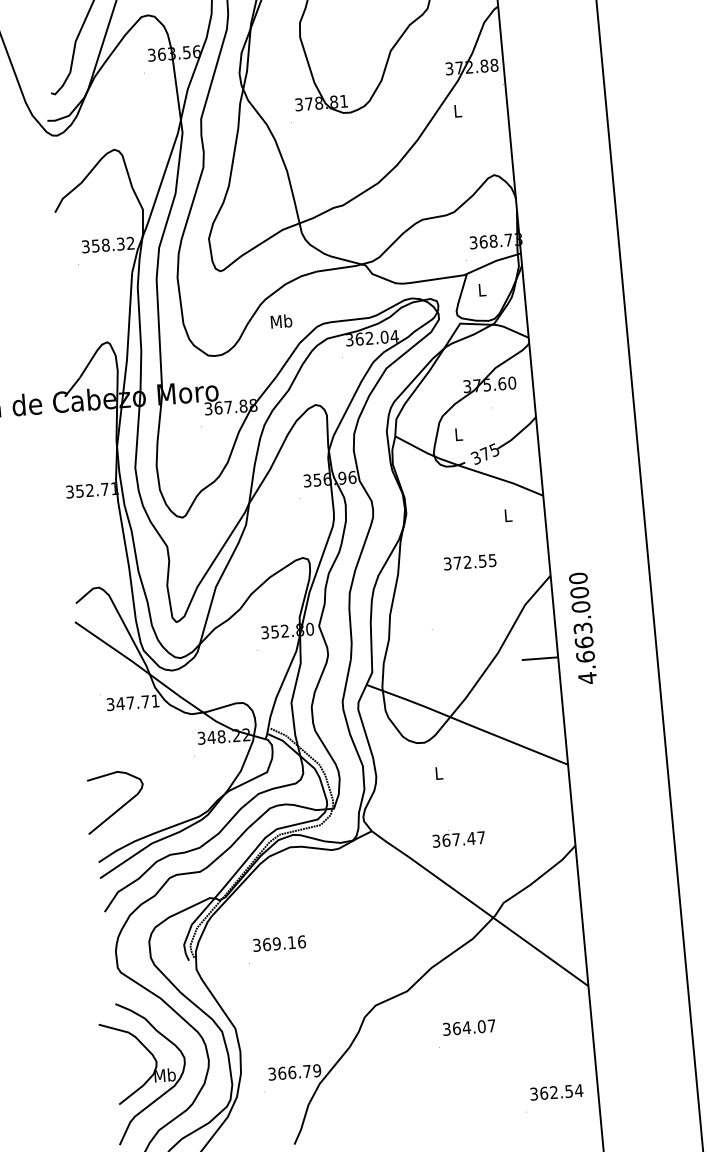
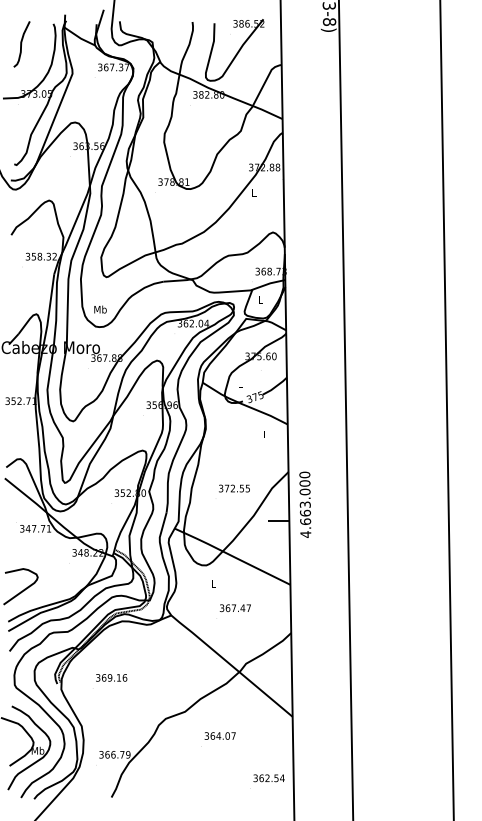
text: (281, 321) -> (100, 309), moved
text: (470, 562) -> (234, 488), moved
text: (457, 840) -> (234, 608), moved

